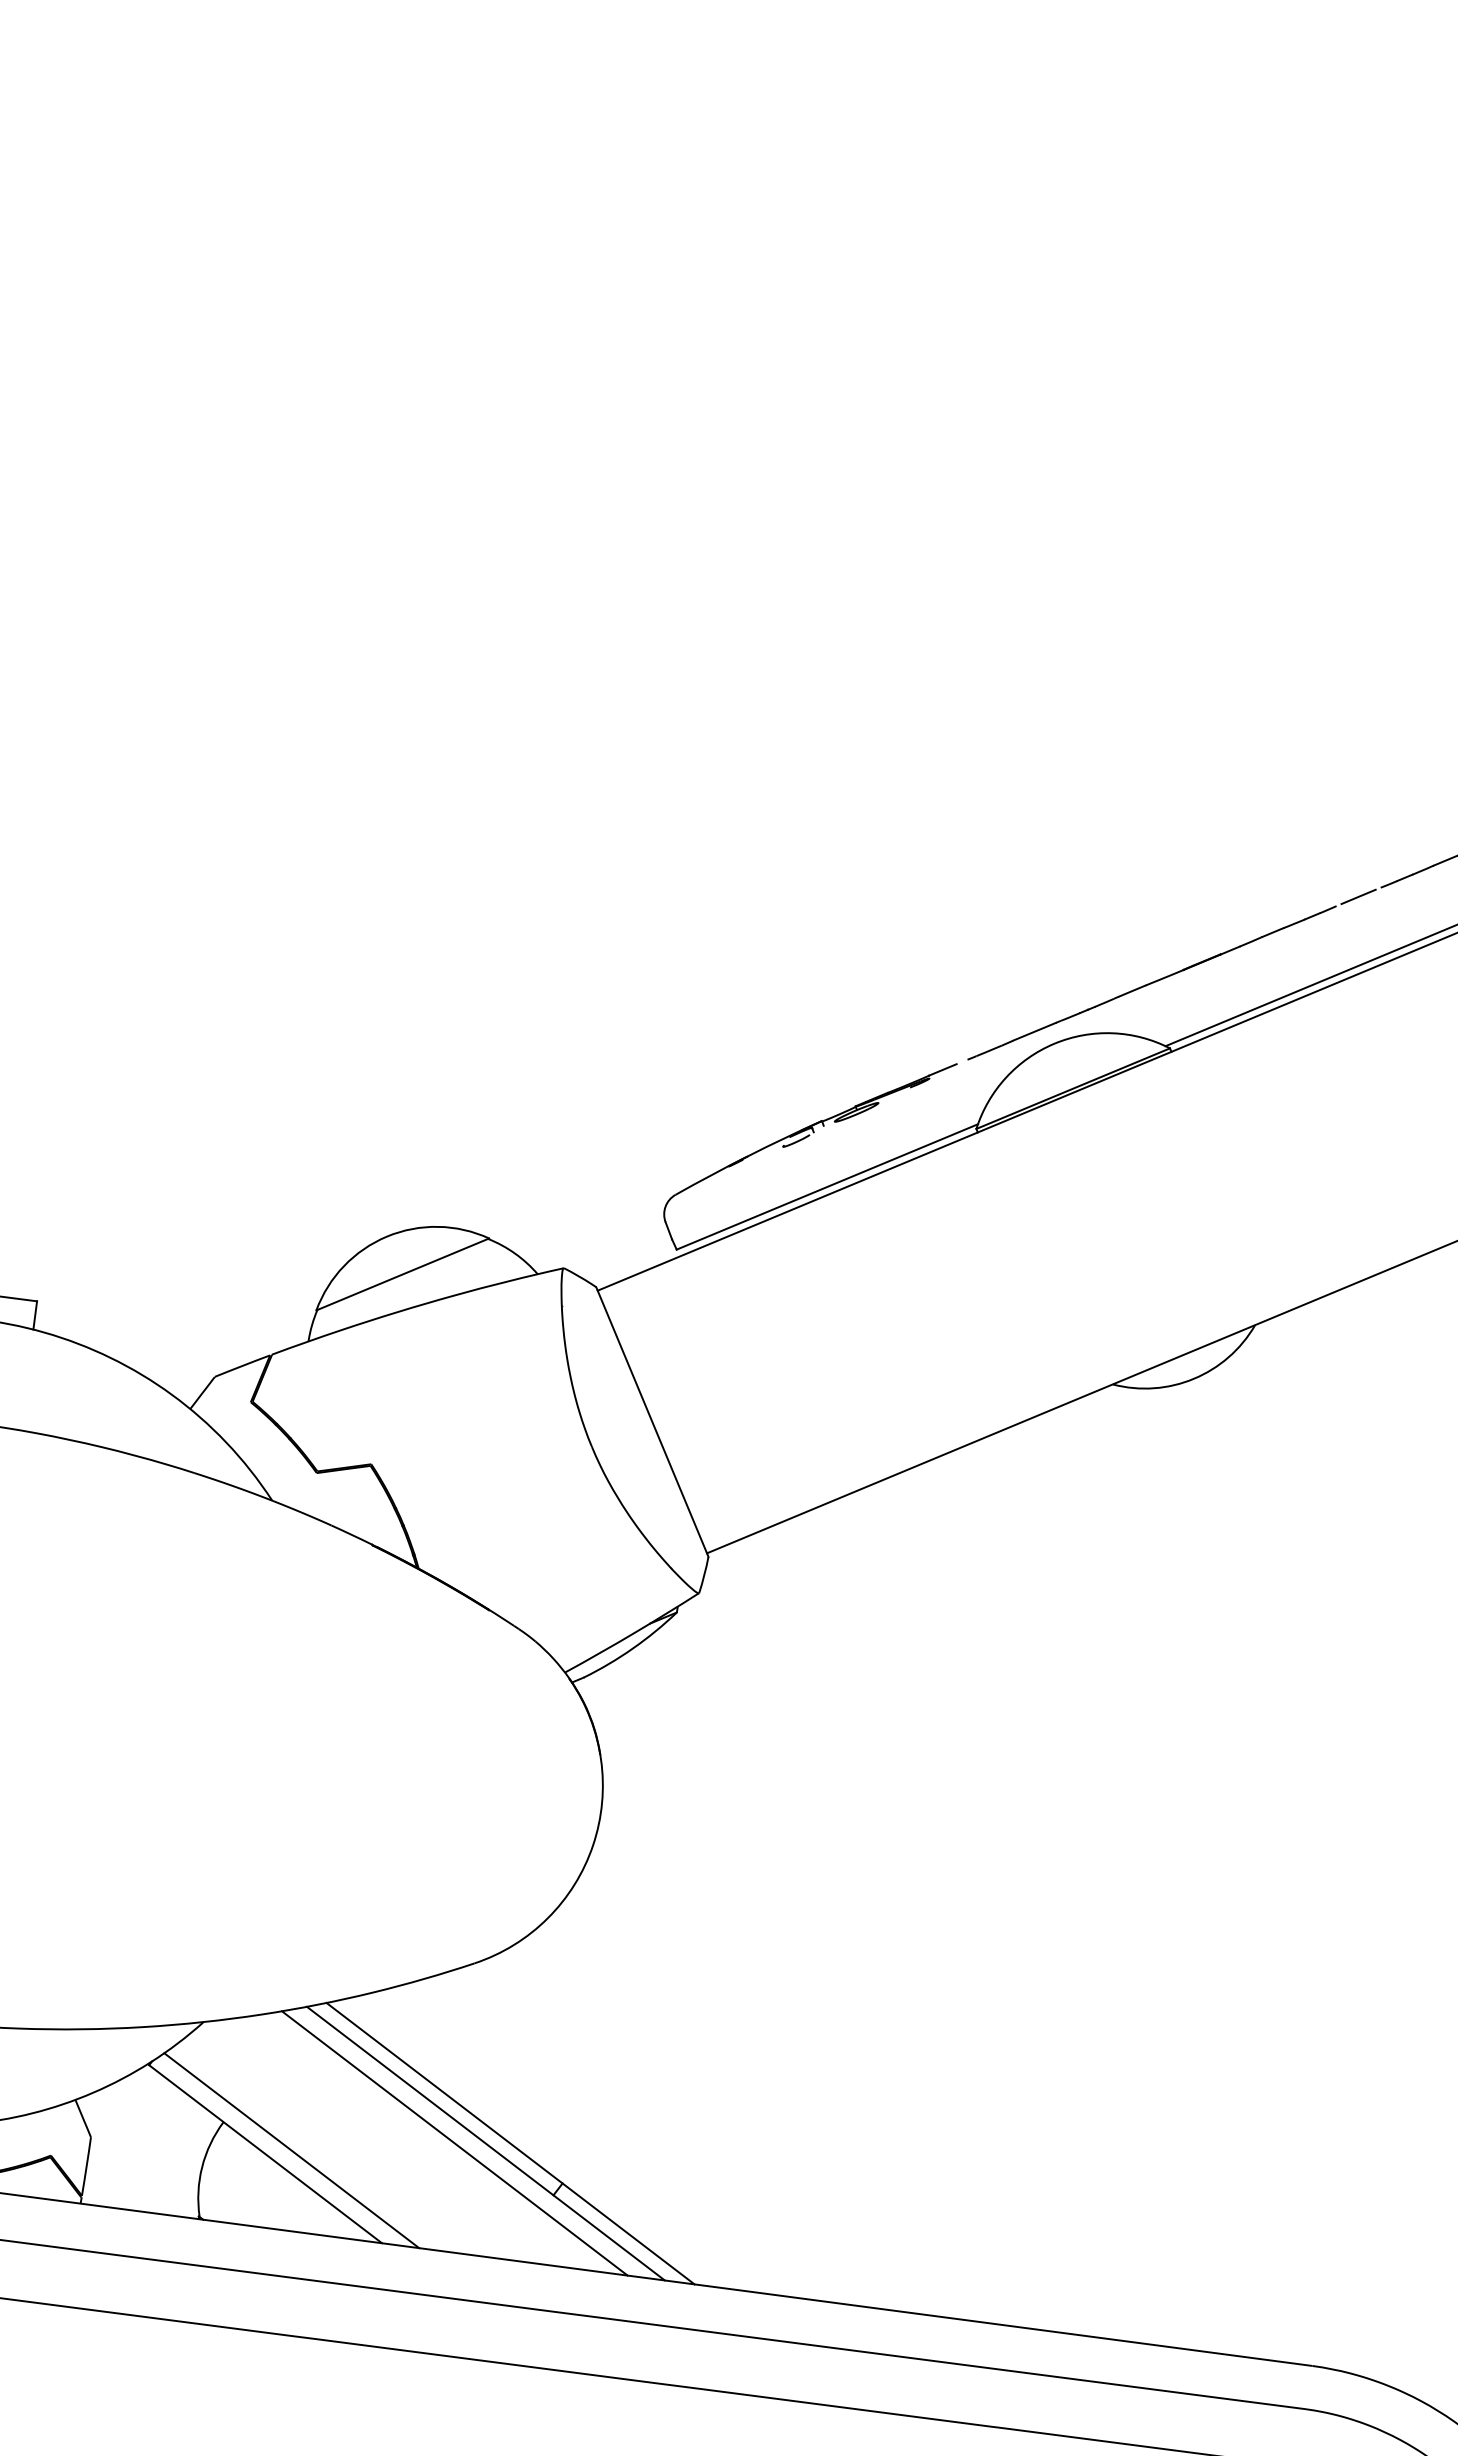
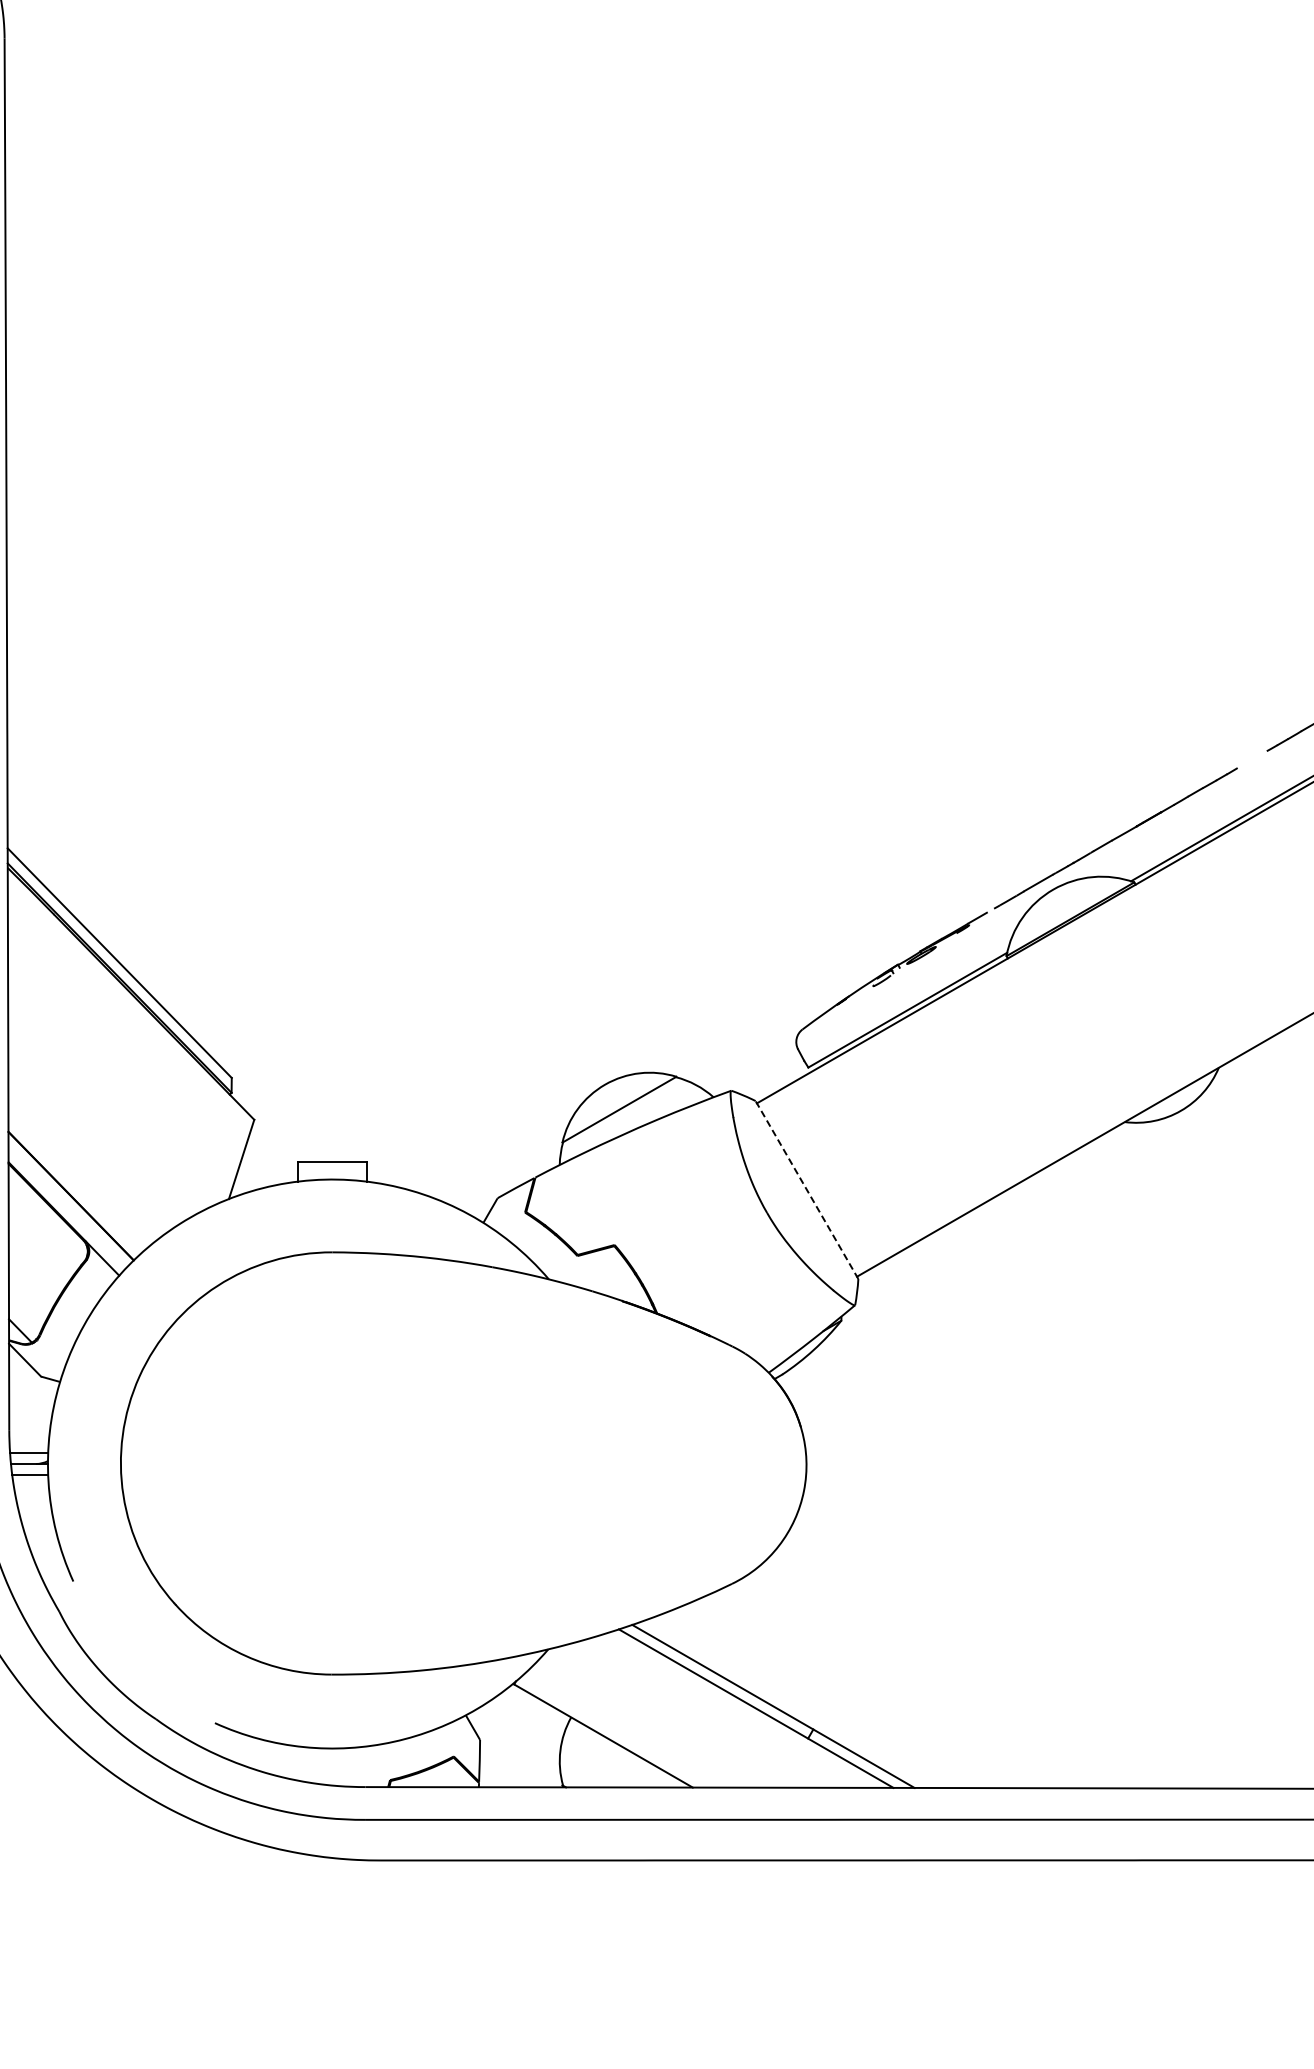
line: (1357, 896) -> (1251, 759), removed
line: (652, 1422) -> (807, 1190), solid -> dashed
line: (454, 2142) -> (734, 1710), removed
line: (292, 2149) -> (621, 1730), removed

